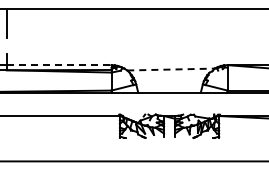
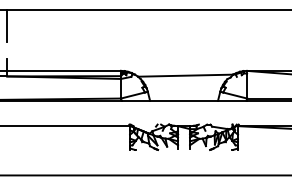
line: (59, 65) -> (64, 71), dashed -> solid
line: (170, 69) -> (185, 75), dashed -> solid

